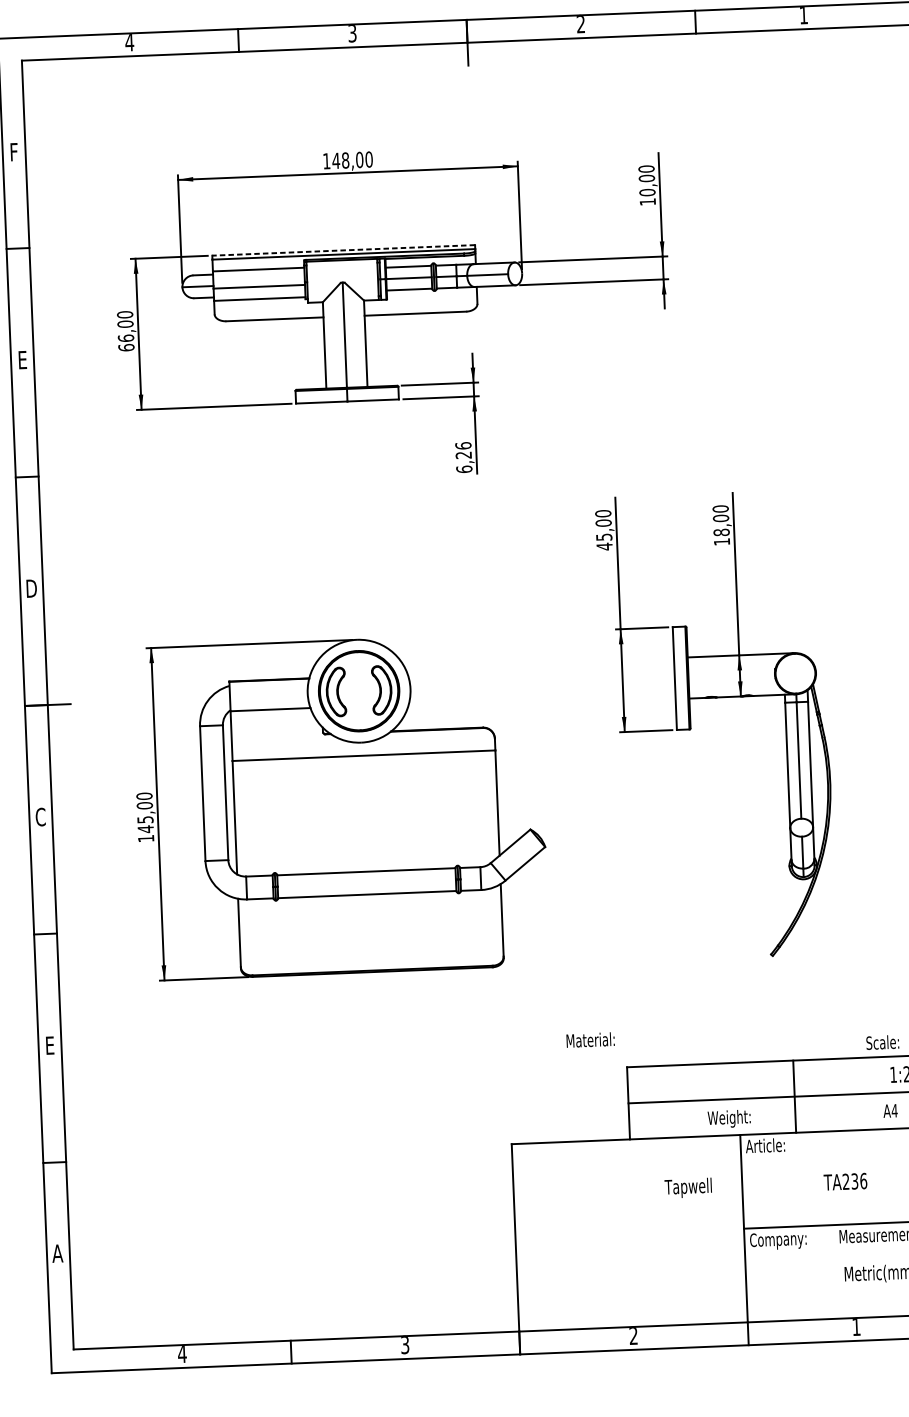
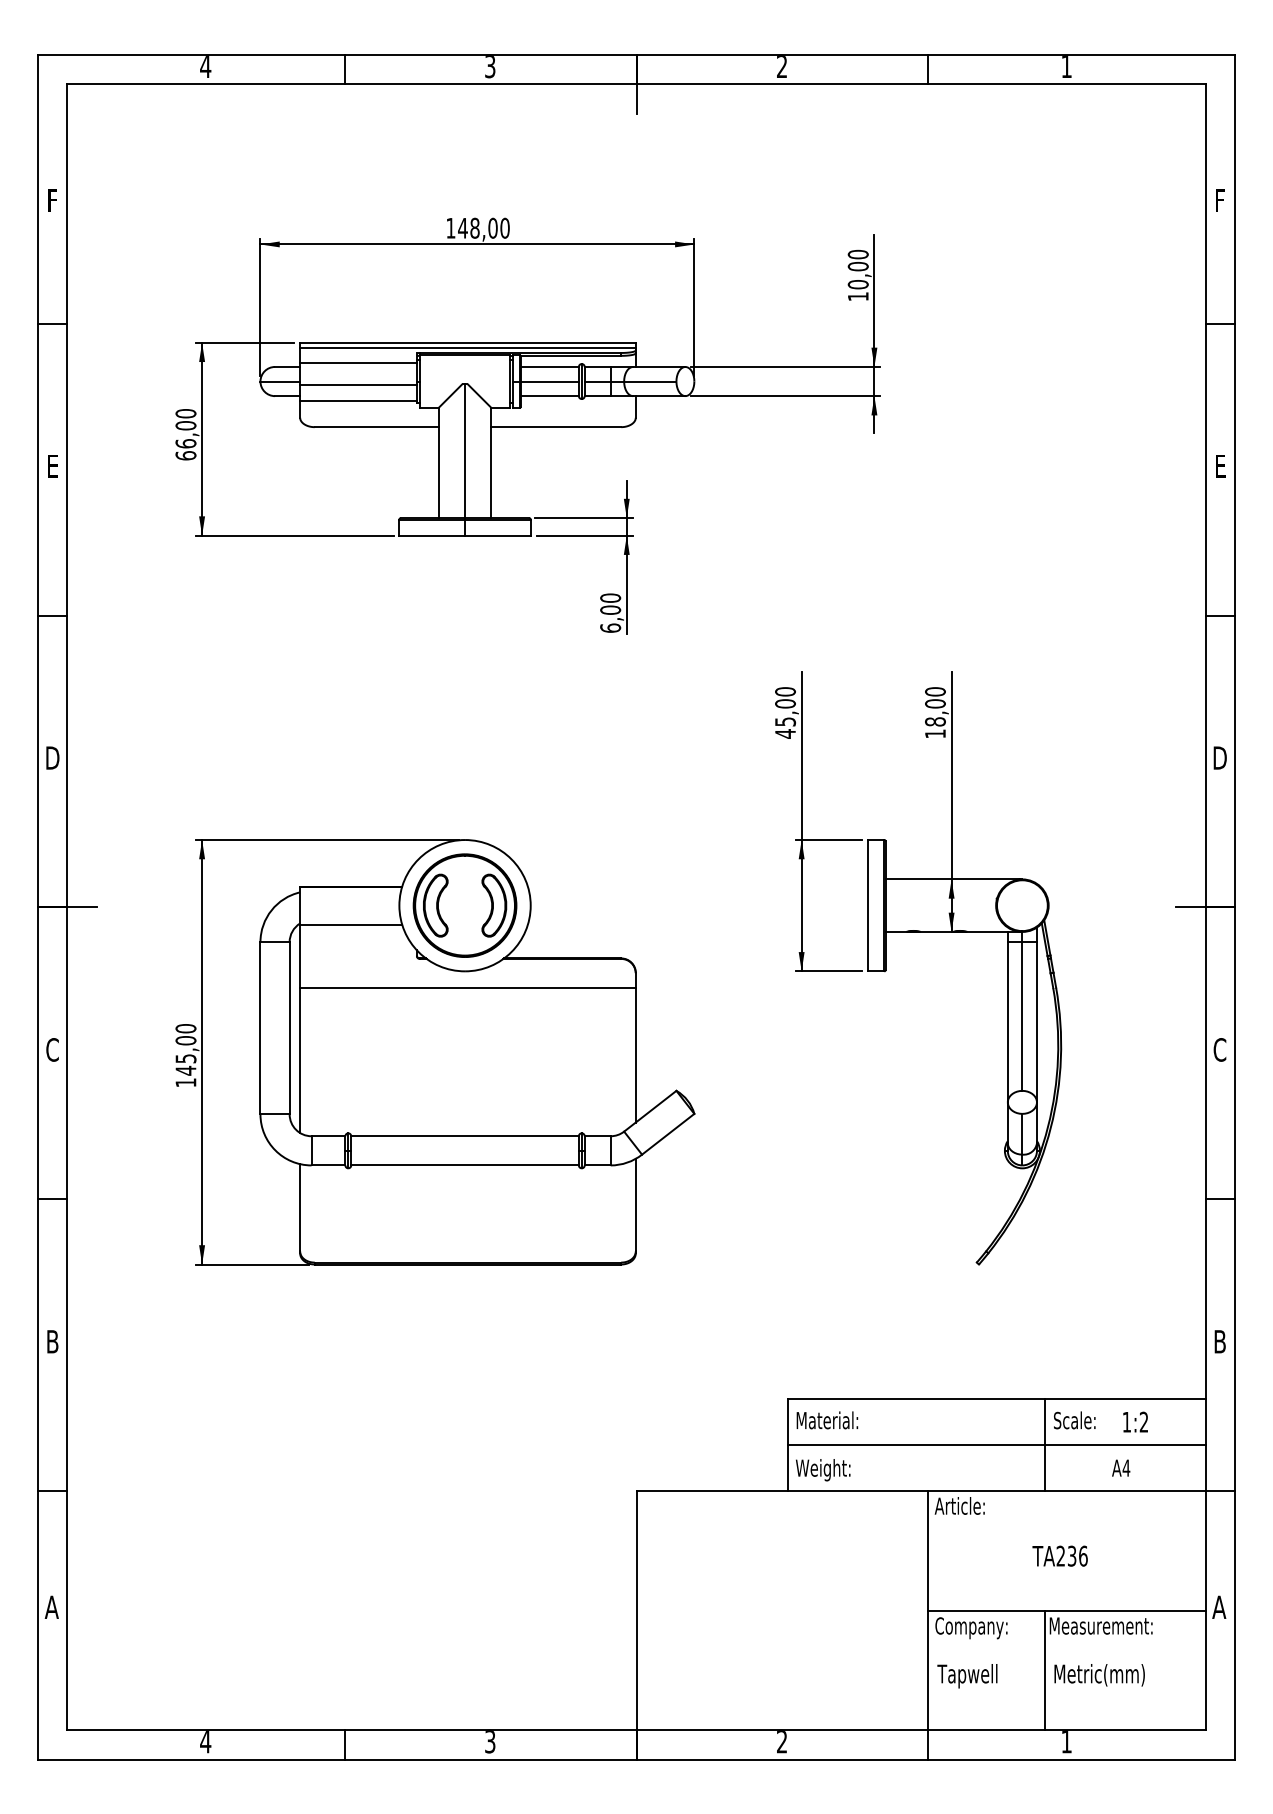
line: (343, 250) -> (467, 342), dashed -> solid
text: (463, 450) -> (610, 603), 6,26 -> 6,00
text: (590, 1040) -> (827, 1420), moved
text: (882, 1042) -> (1074, 1420), moved
text: (49, 1045) -> (52, 1341), E -> B
line: (794, 1096) -> (1044, 1444), moved
text: (729, 1119) -> (823, 1470), moved
text: (688, 1188) -> (967, 1676), moved
line: (836, 1271) -> (1044, 1670), added

